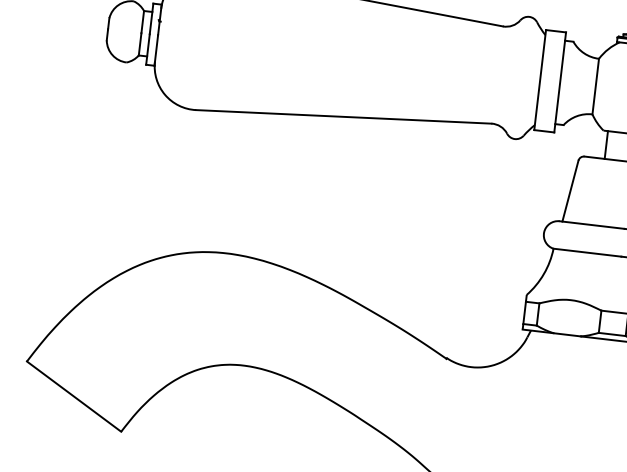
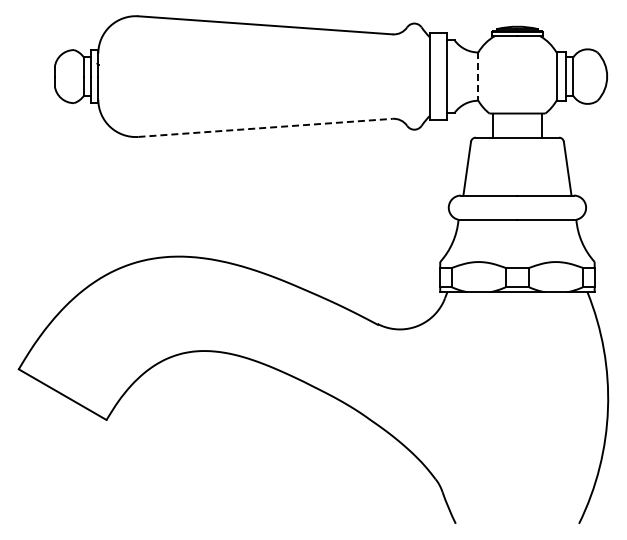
line: (595, 87) -> (478, 77), solid -> dashed
line: (344, 116) -> (266, 127), solid -> dashed

